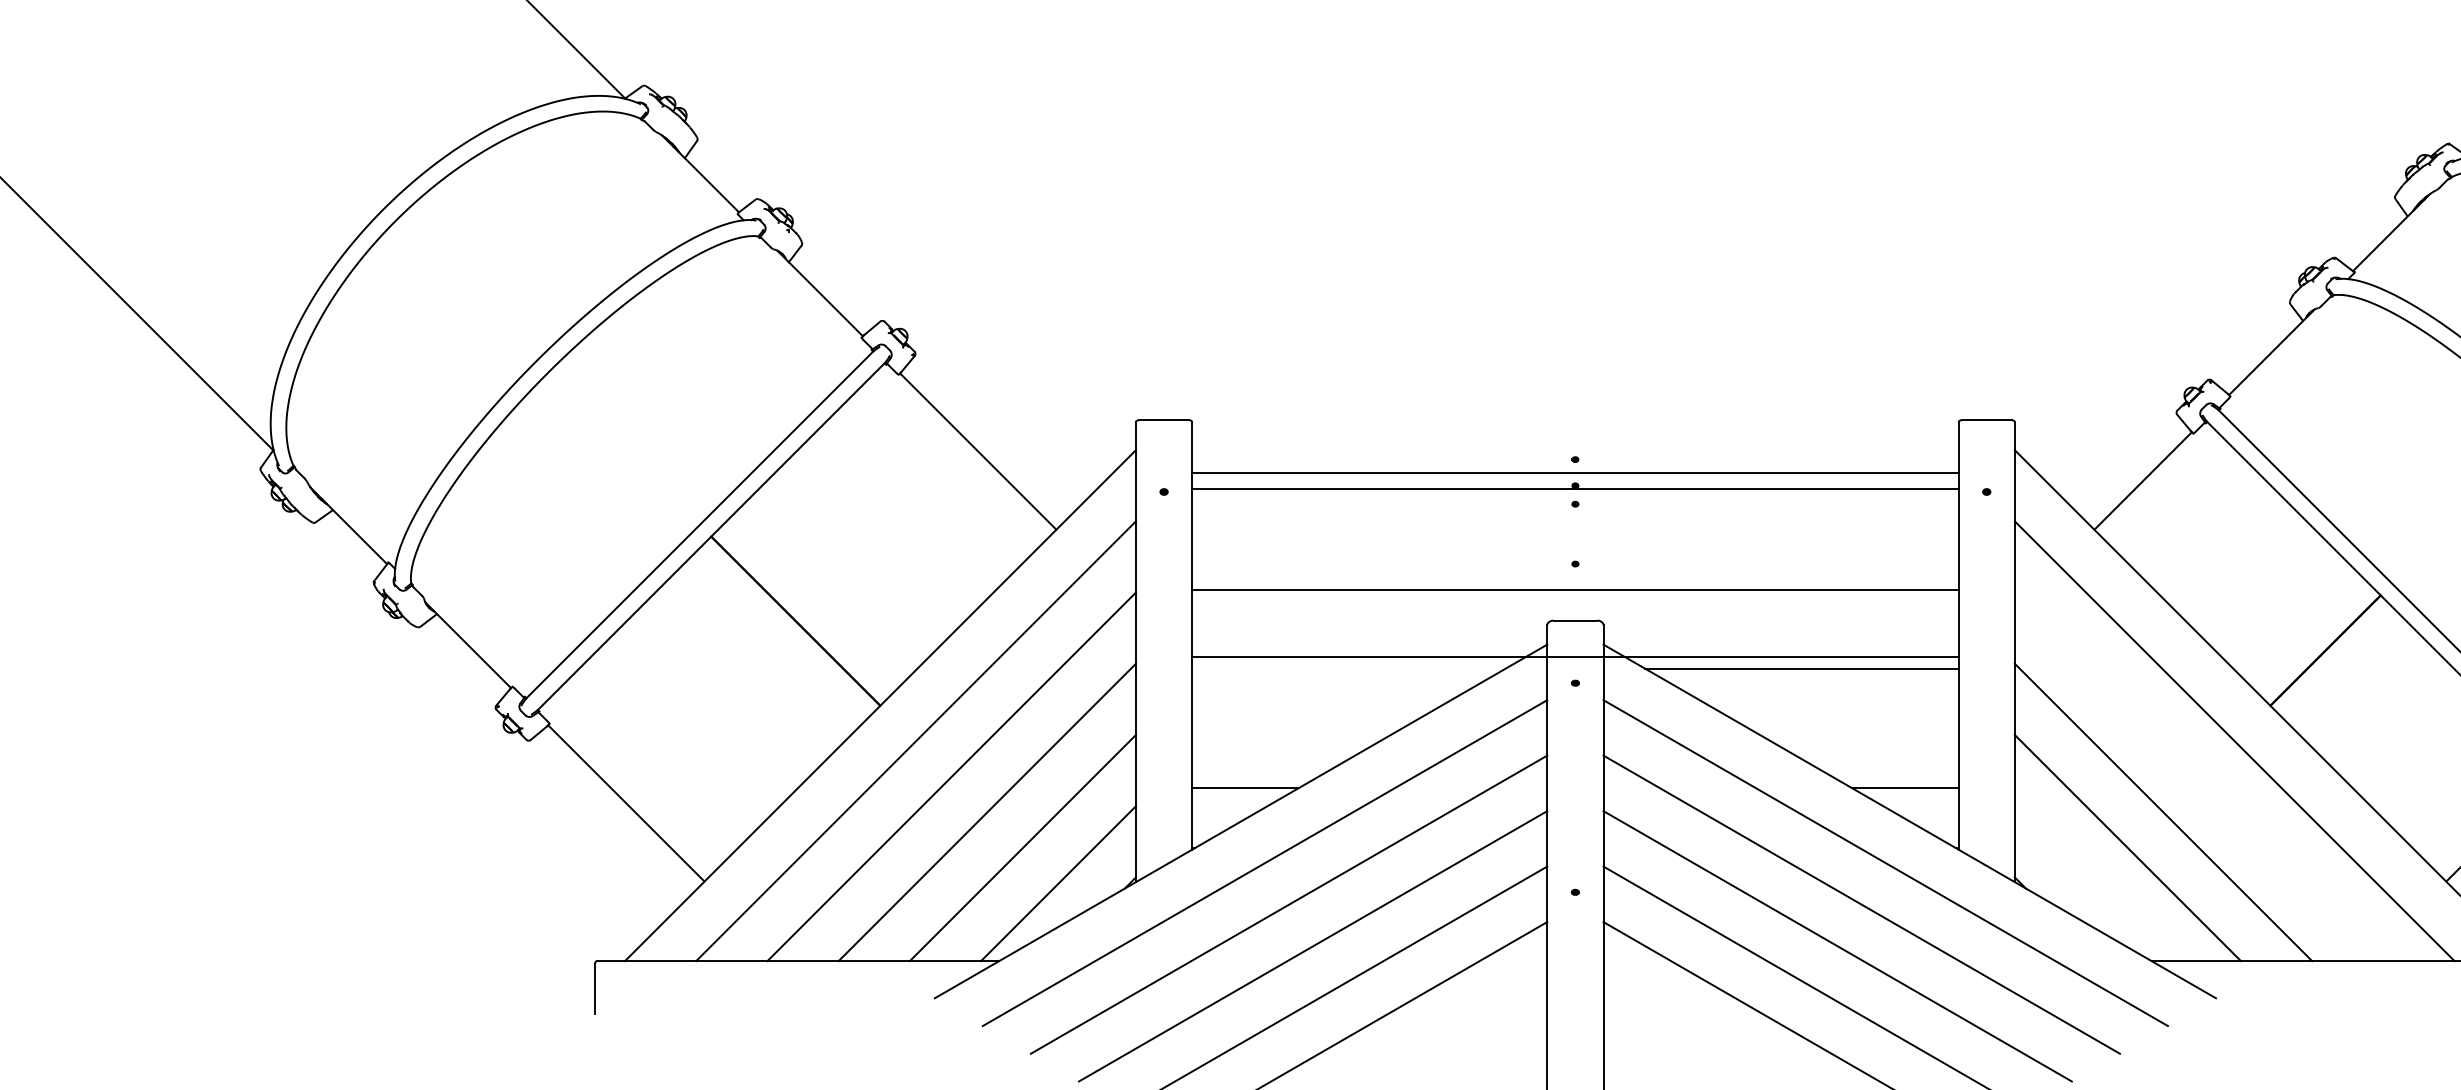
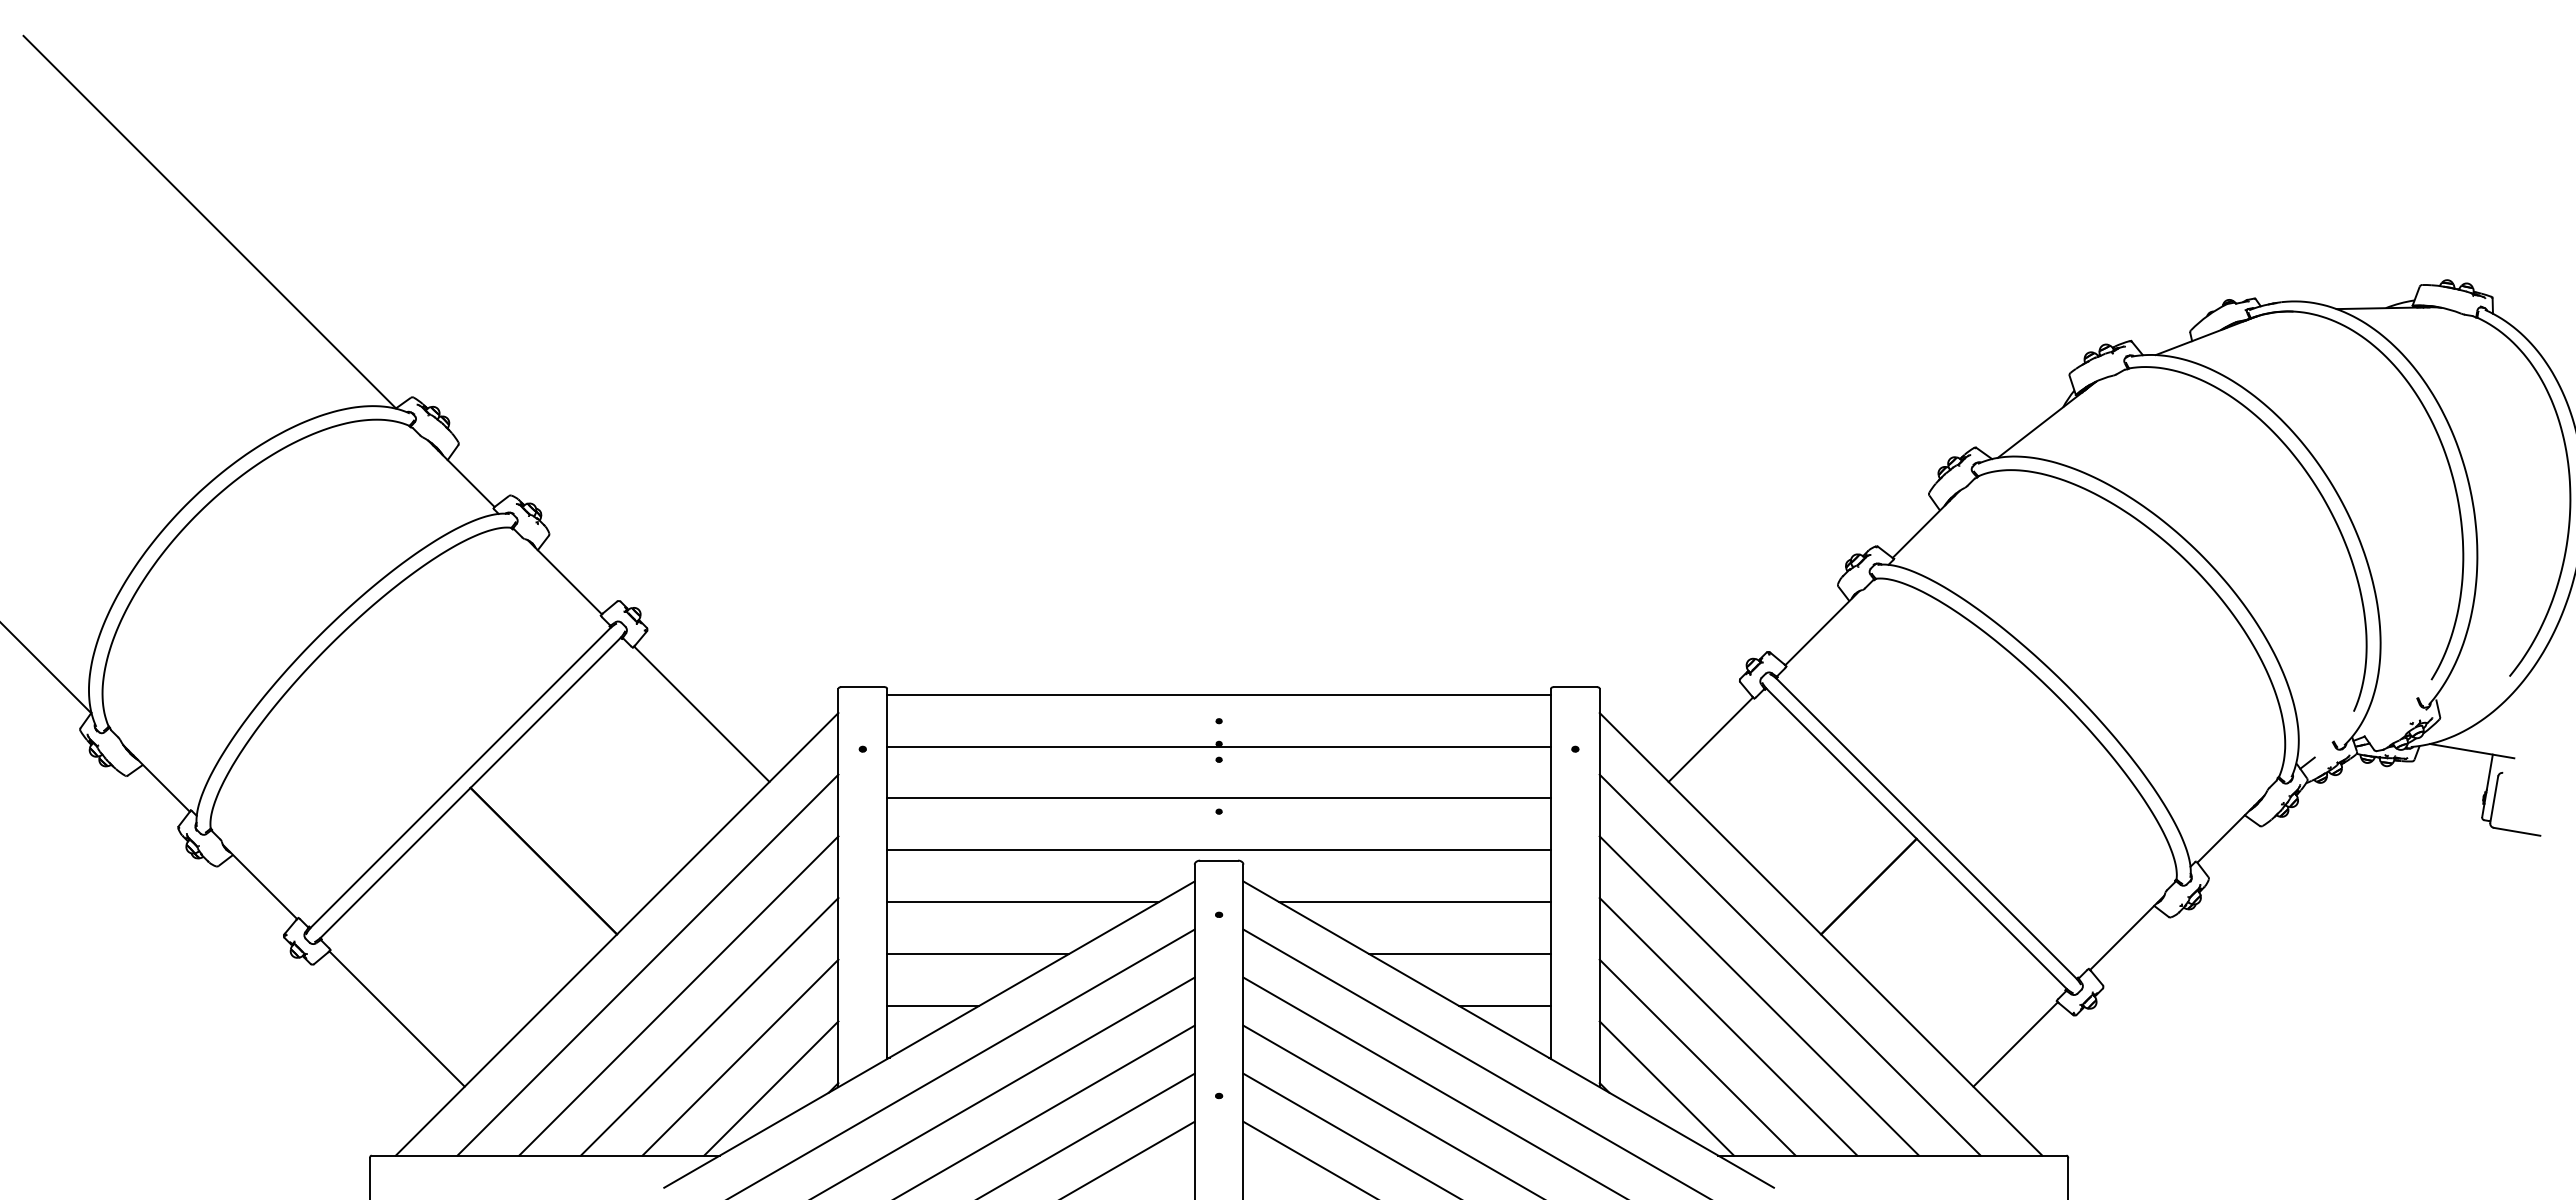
line: (1575, 472) -> (1219, 694), moved
line: (1575, 590) -> (1219, 798), moved
line: (1575, 657) -> (1219, 850), moved
line: (1348, 668) -> (1022, 902), added
line: (1297, 728) -> (978, 954), added
line: (1854, 728) -> (1460, 954), added
line: (2198, 776) -> (1758, 995), added
line: (2091, 883) -> (1666, 1088), added

